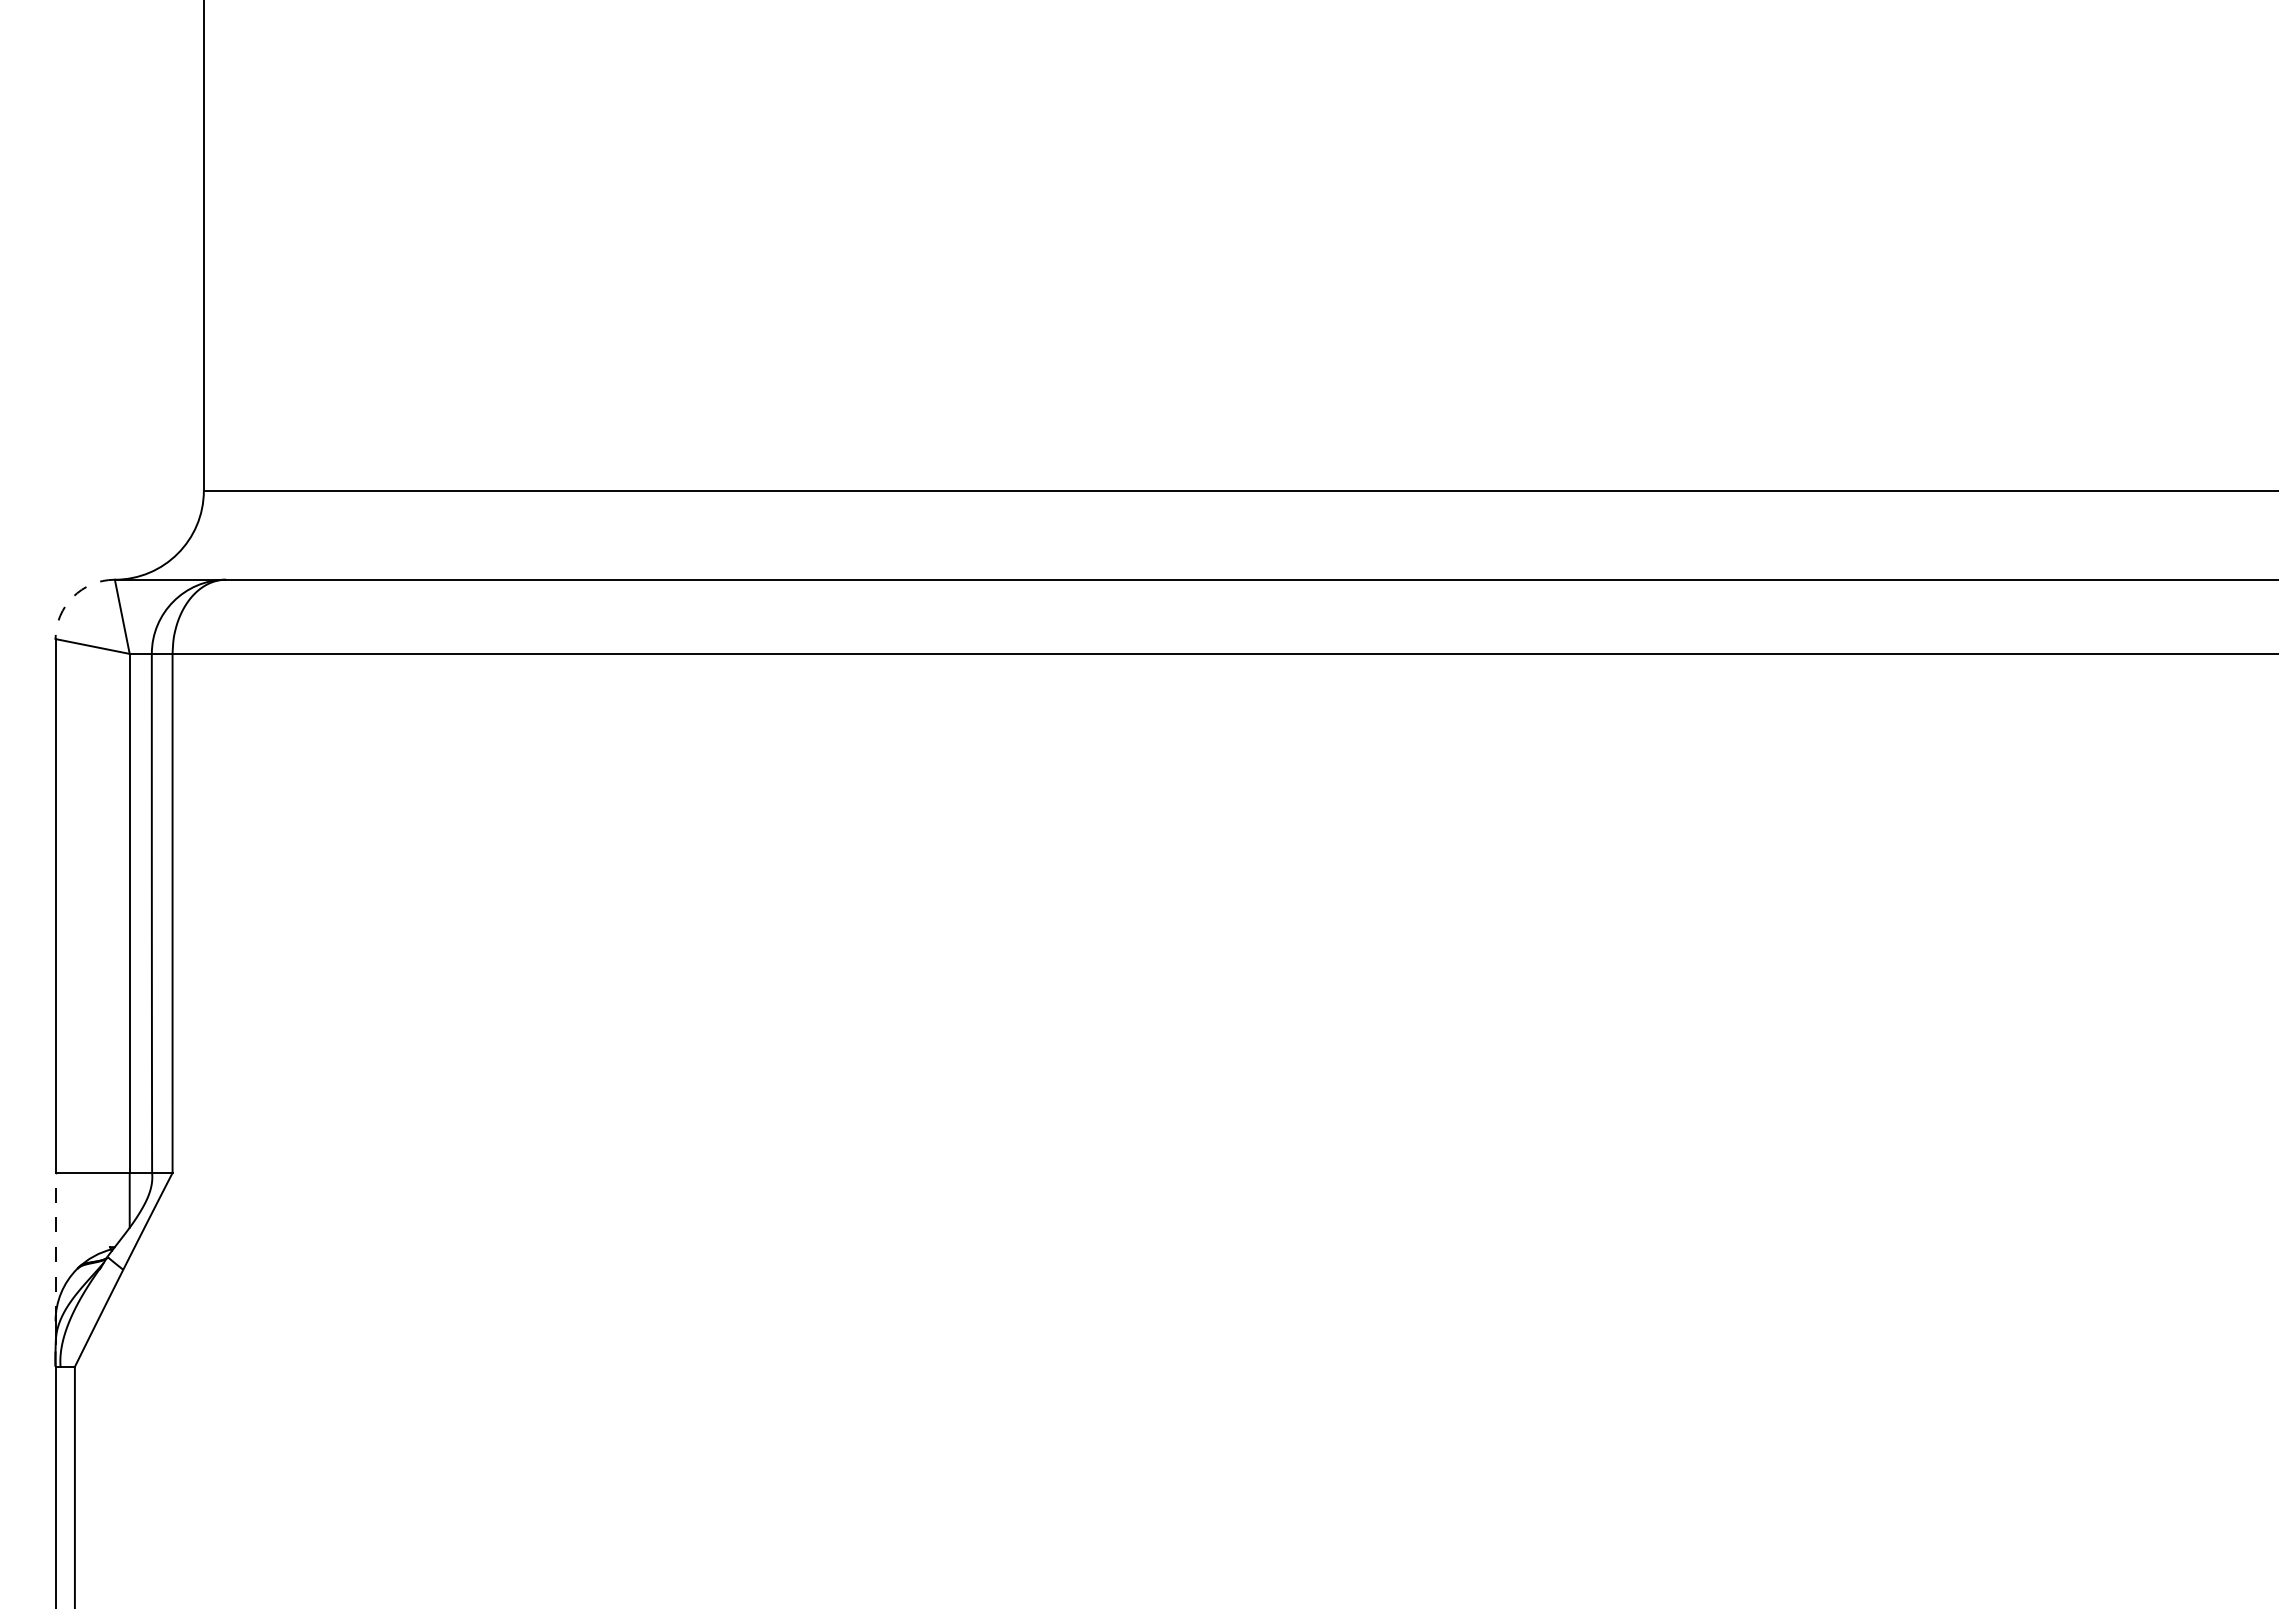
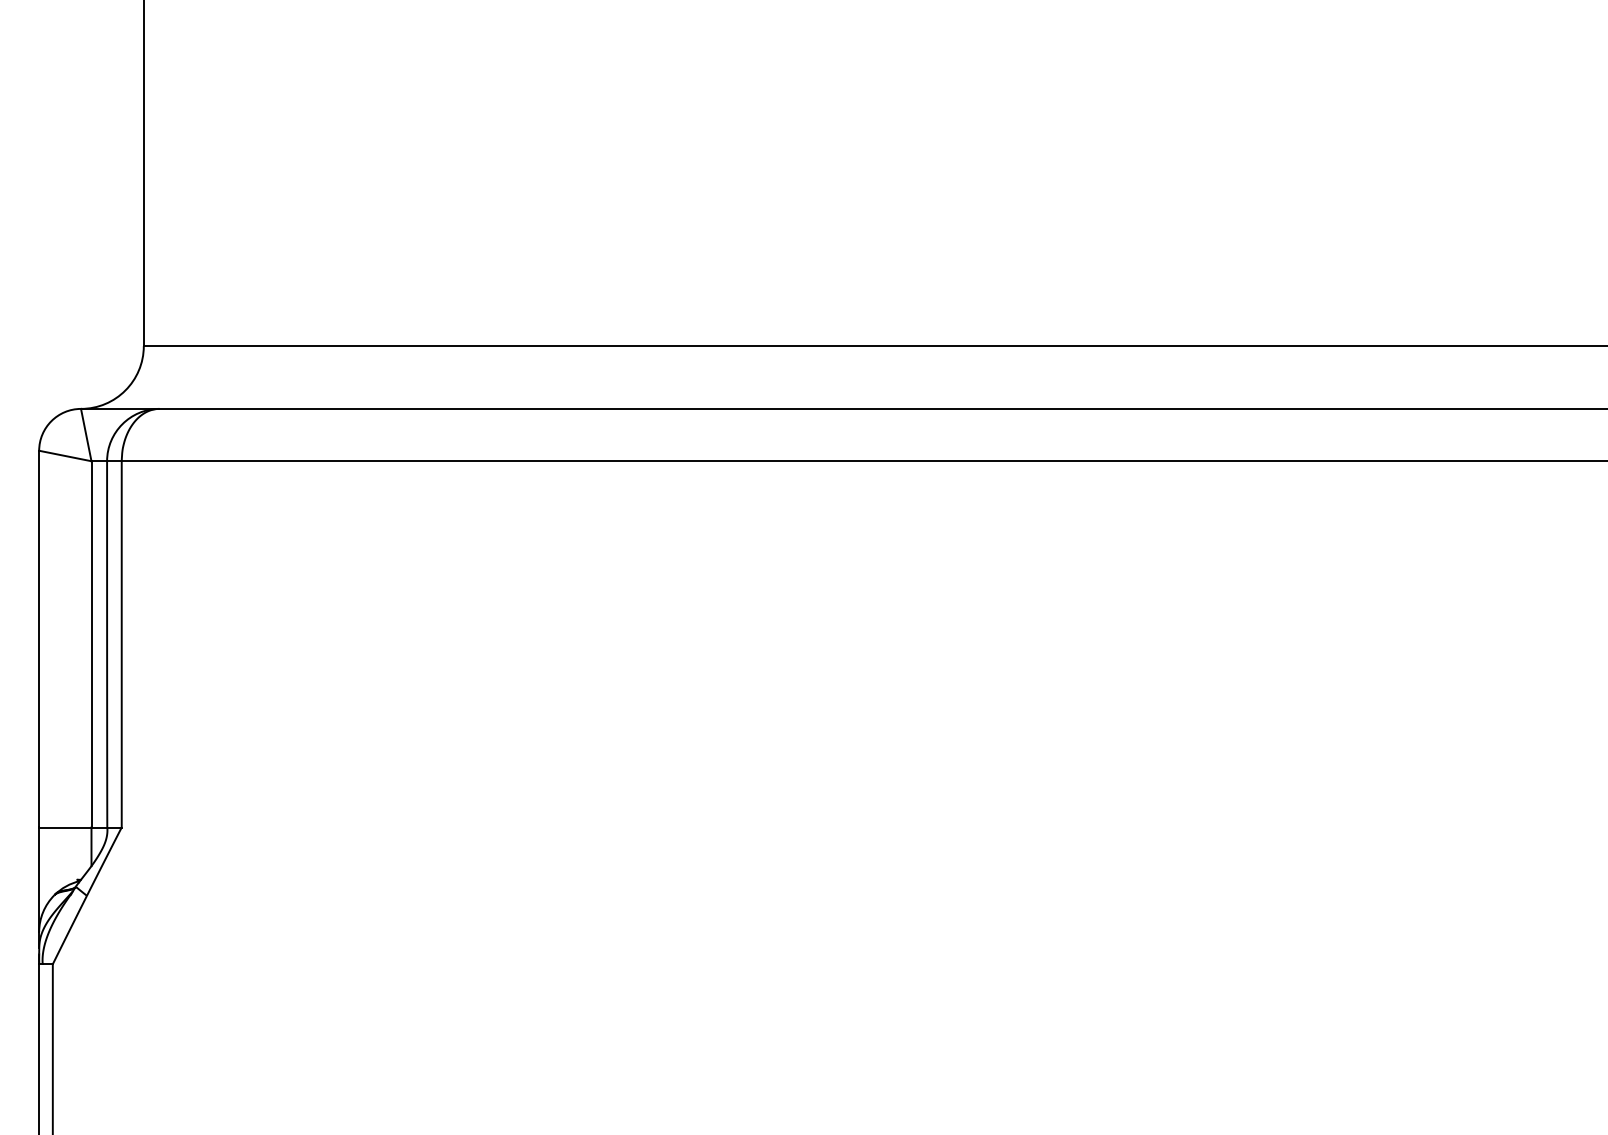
arc: (72, 597) -> (51, 421), dashed -> solid
line: (55, 1246) -> (39, 879), dashed -> solid

